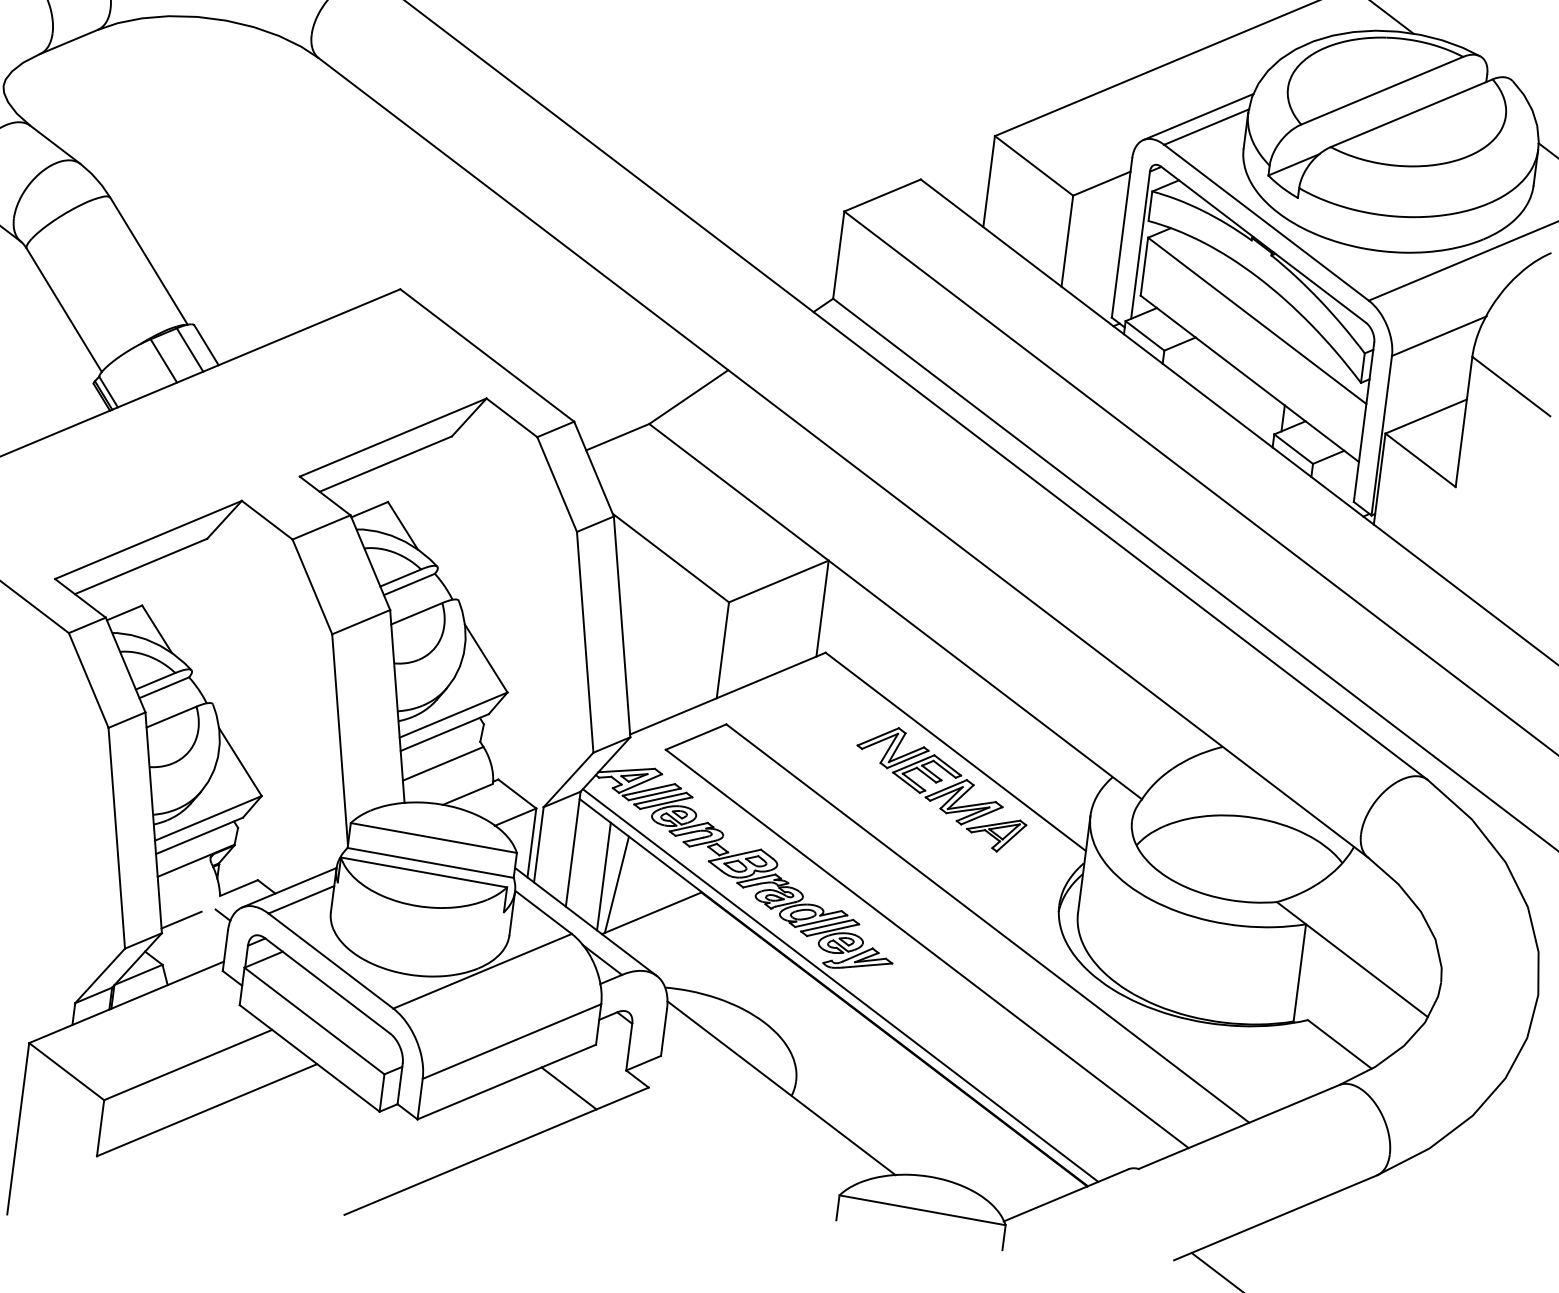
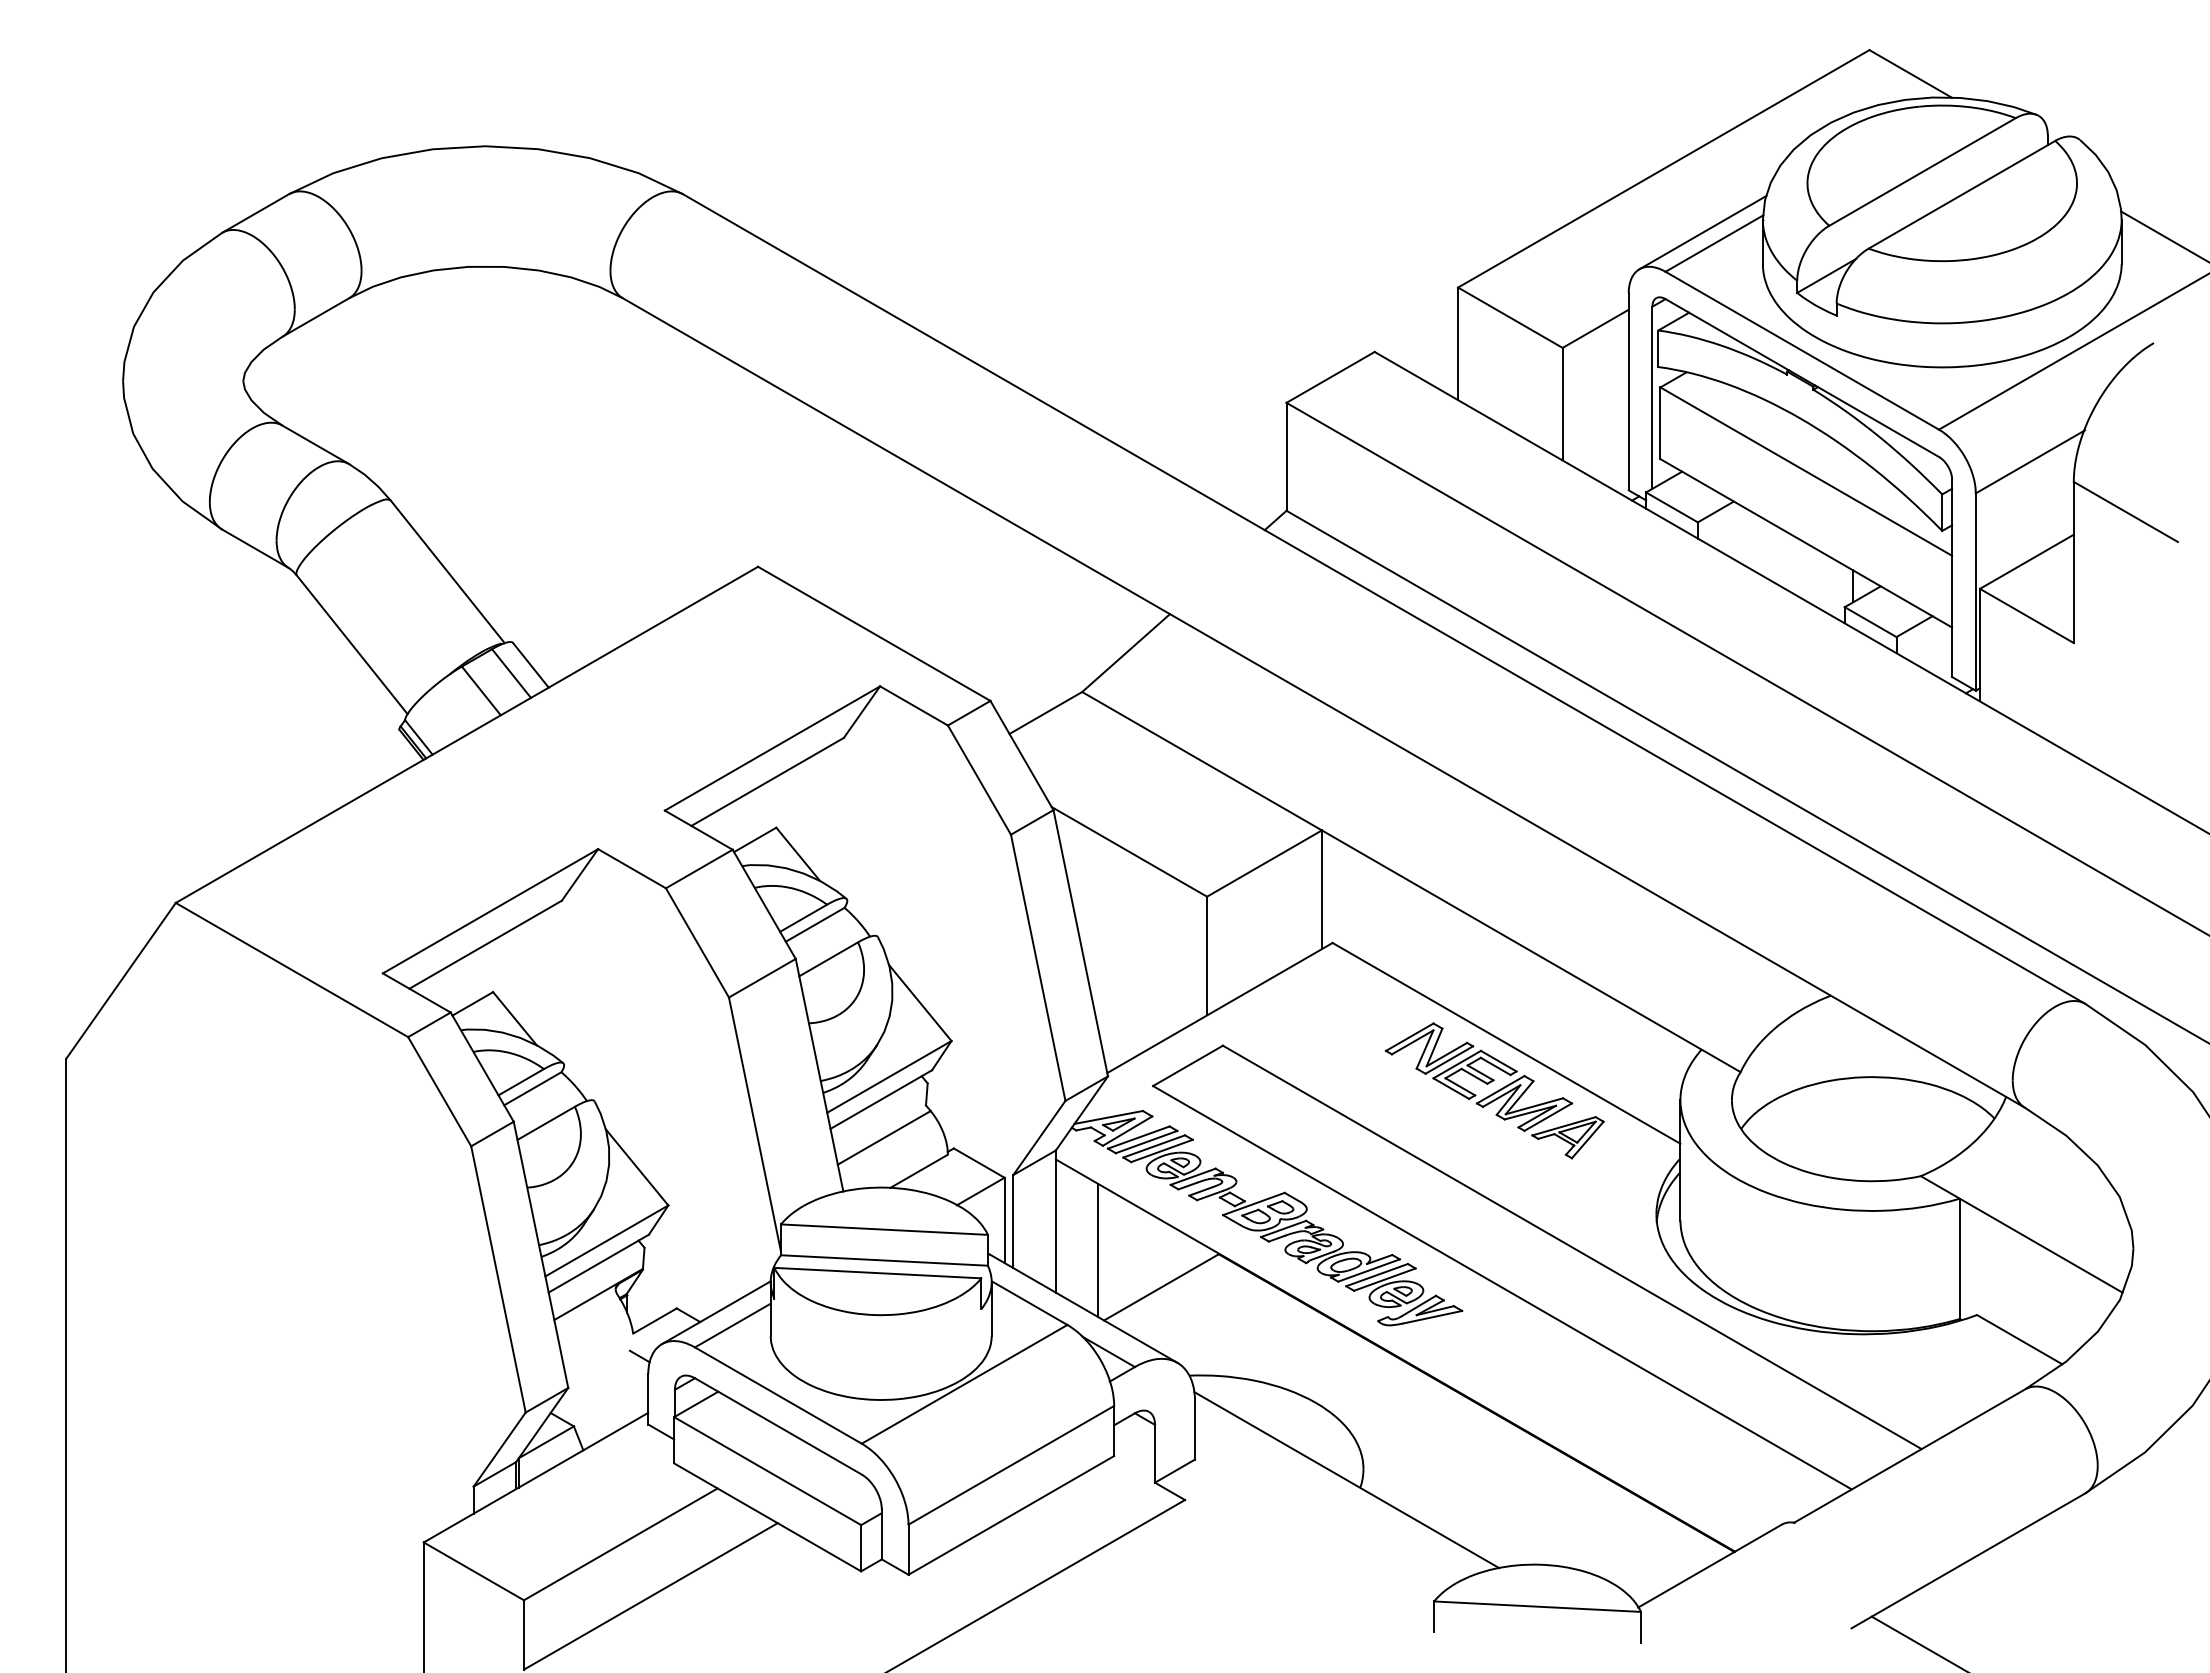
line: (616, 884) -> (1114, 1257), removed
line: (181, 919) -> (590, 1368), removed
line: (840, 985) -> (1402, 1345), removed
line: (568, 1088) -> (1087, 1513), removed

